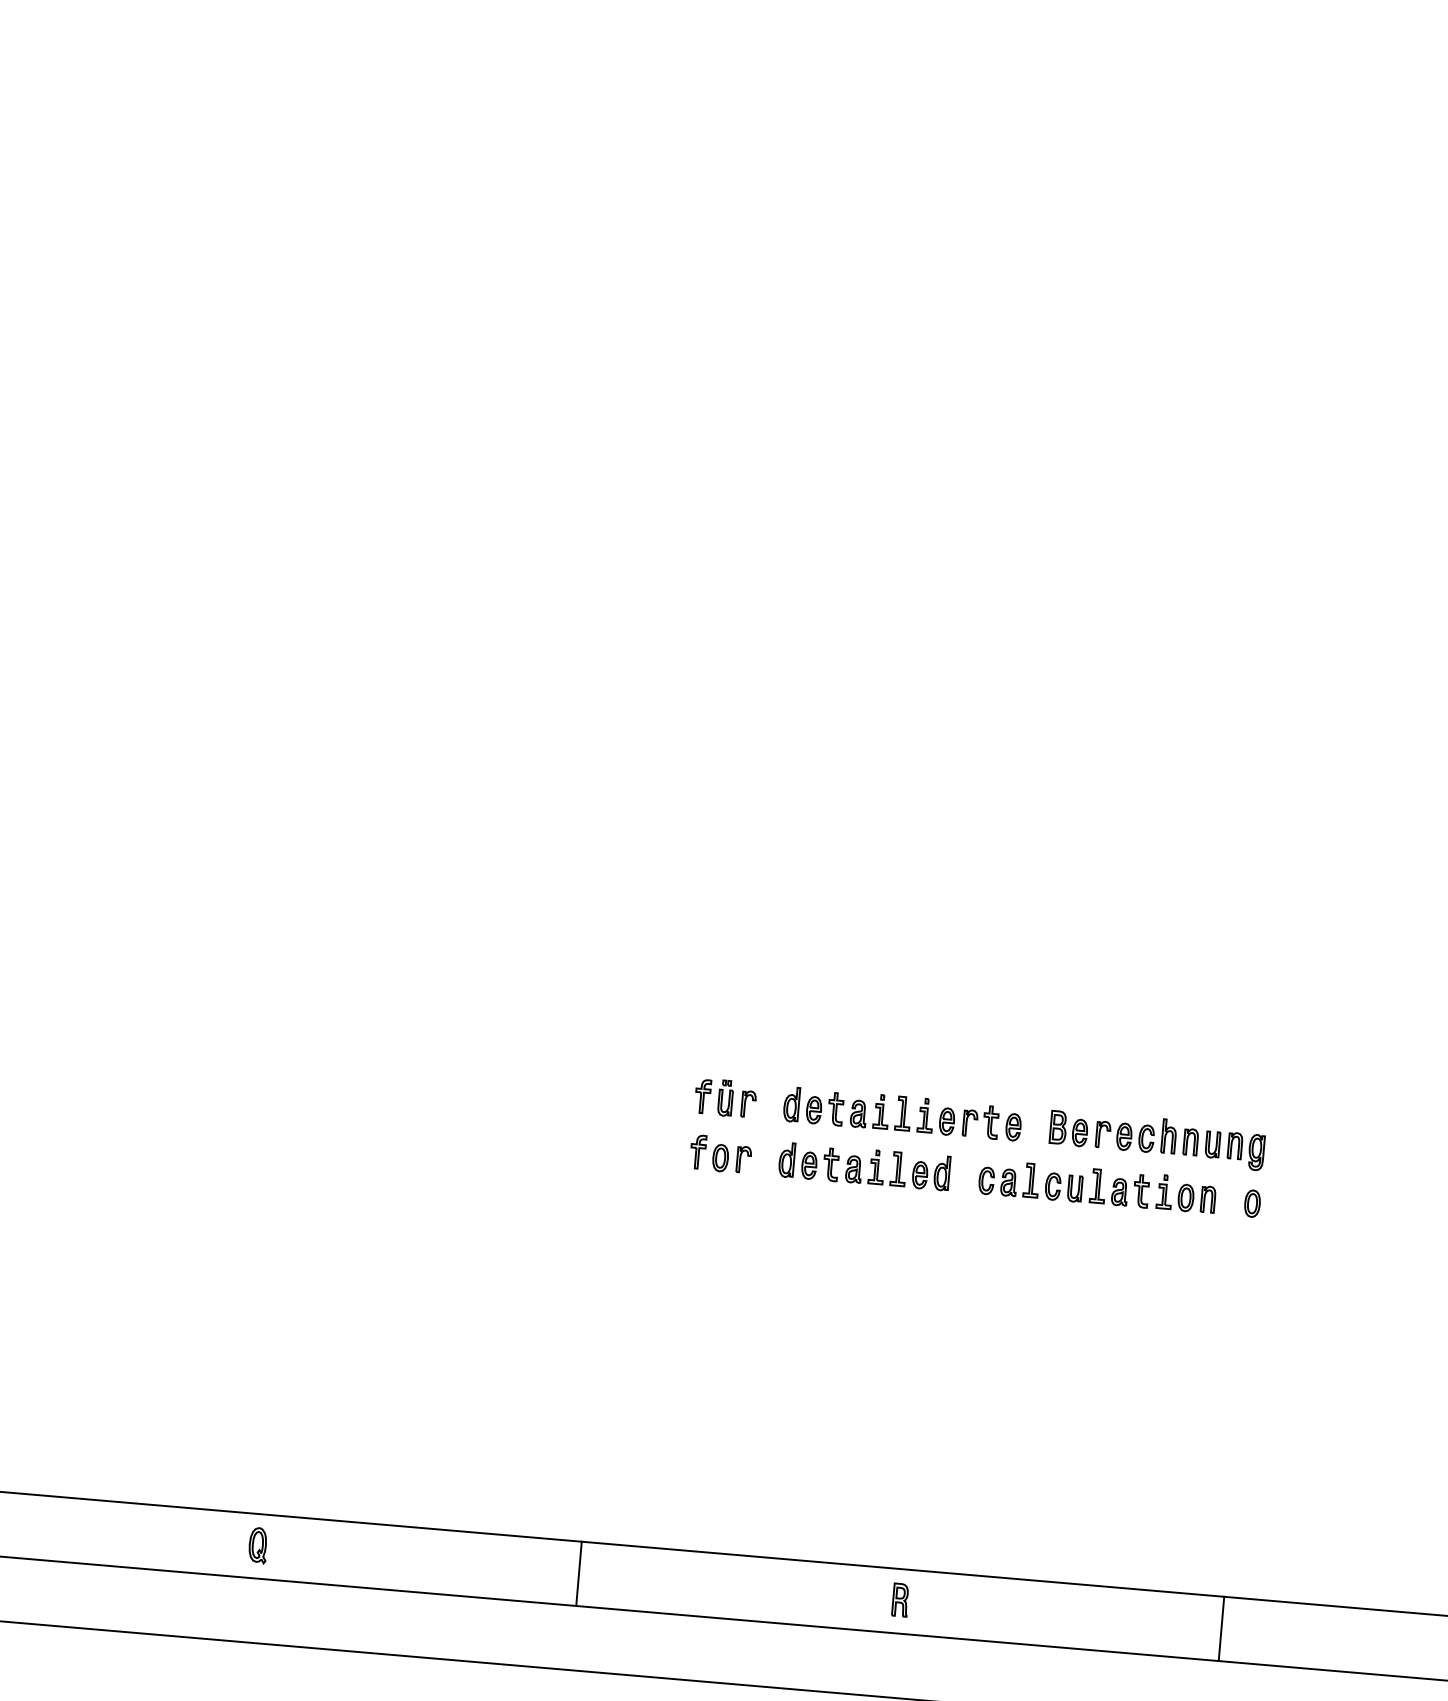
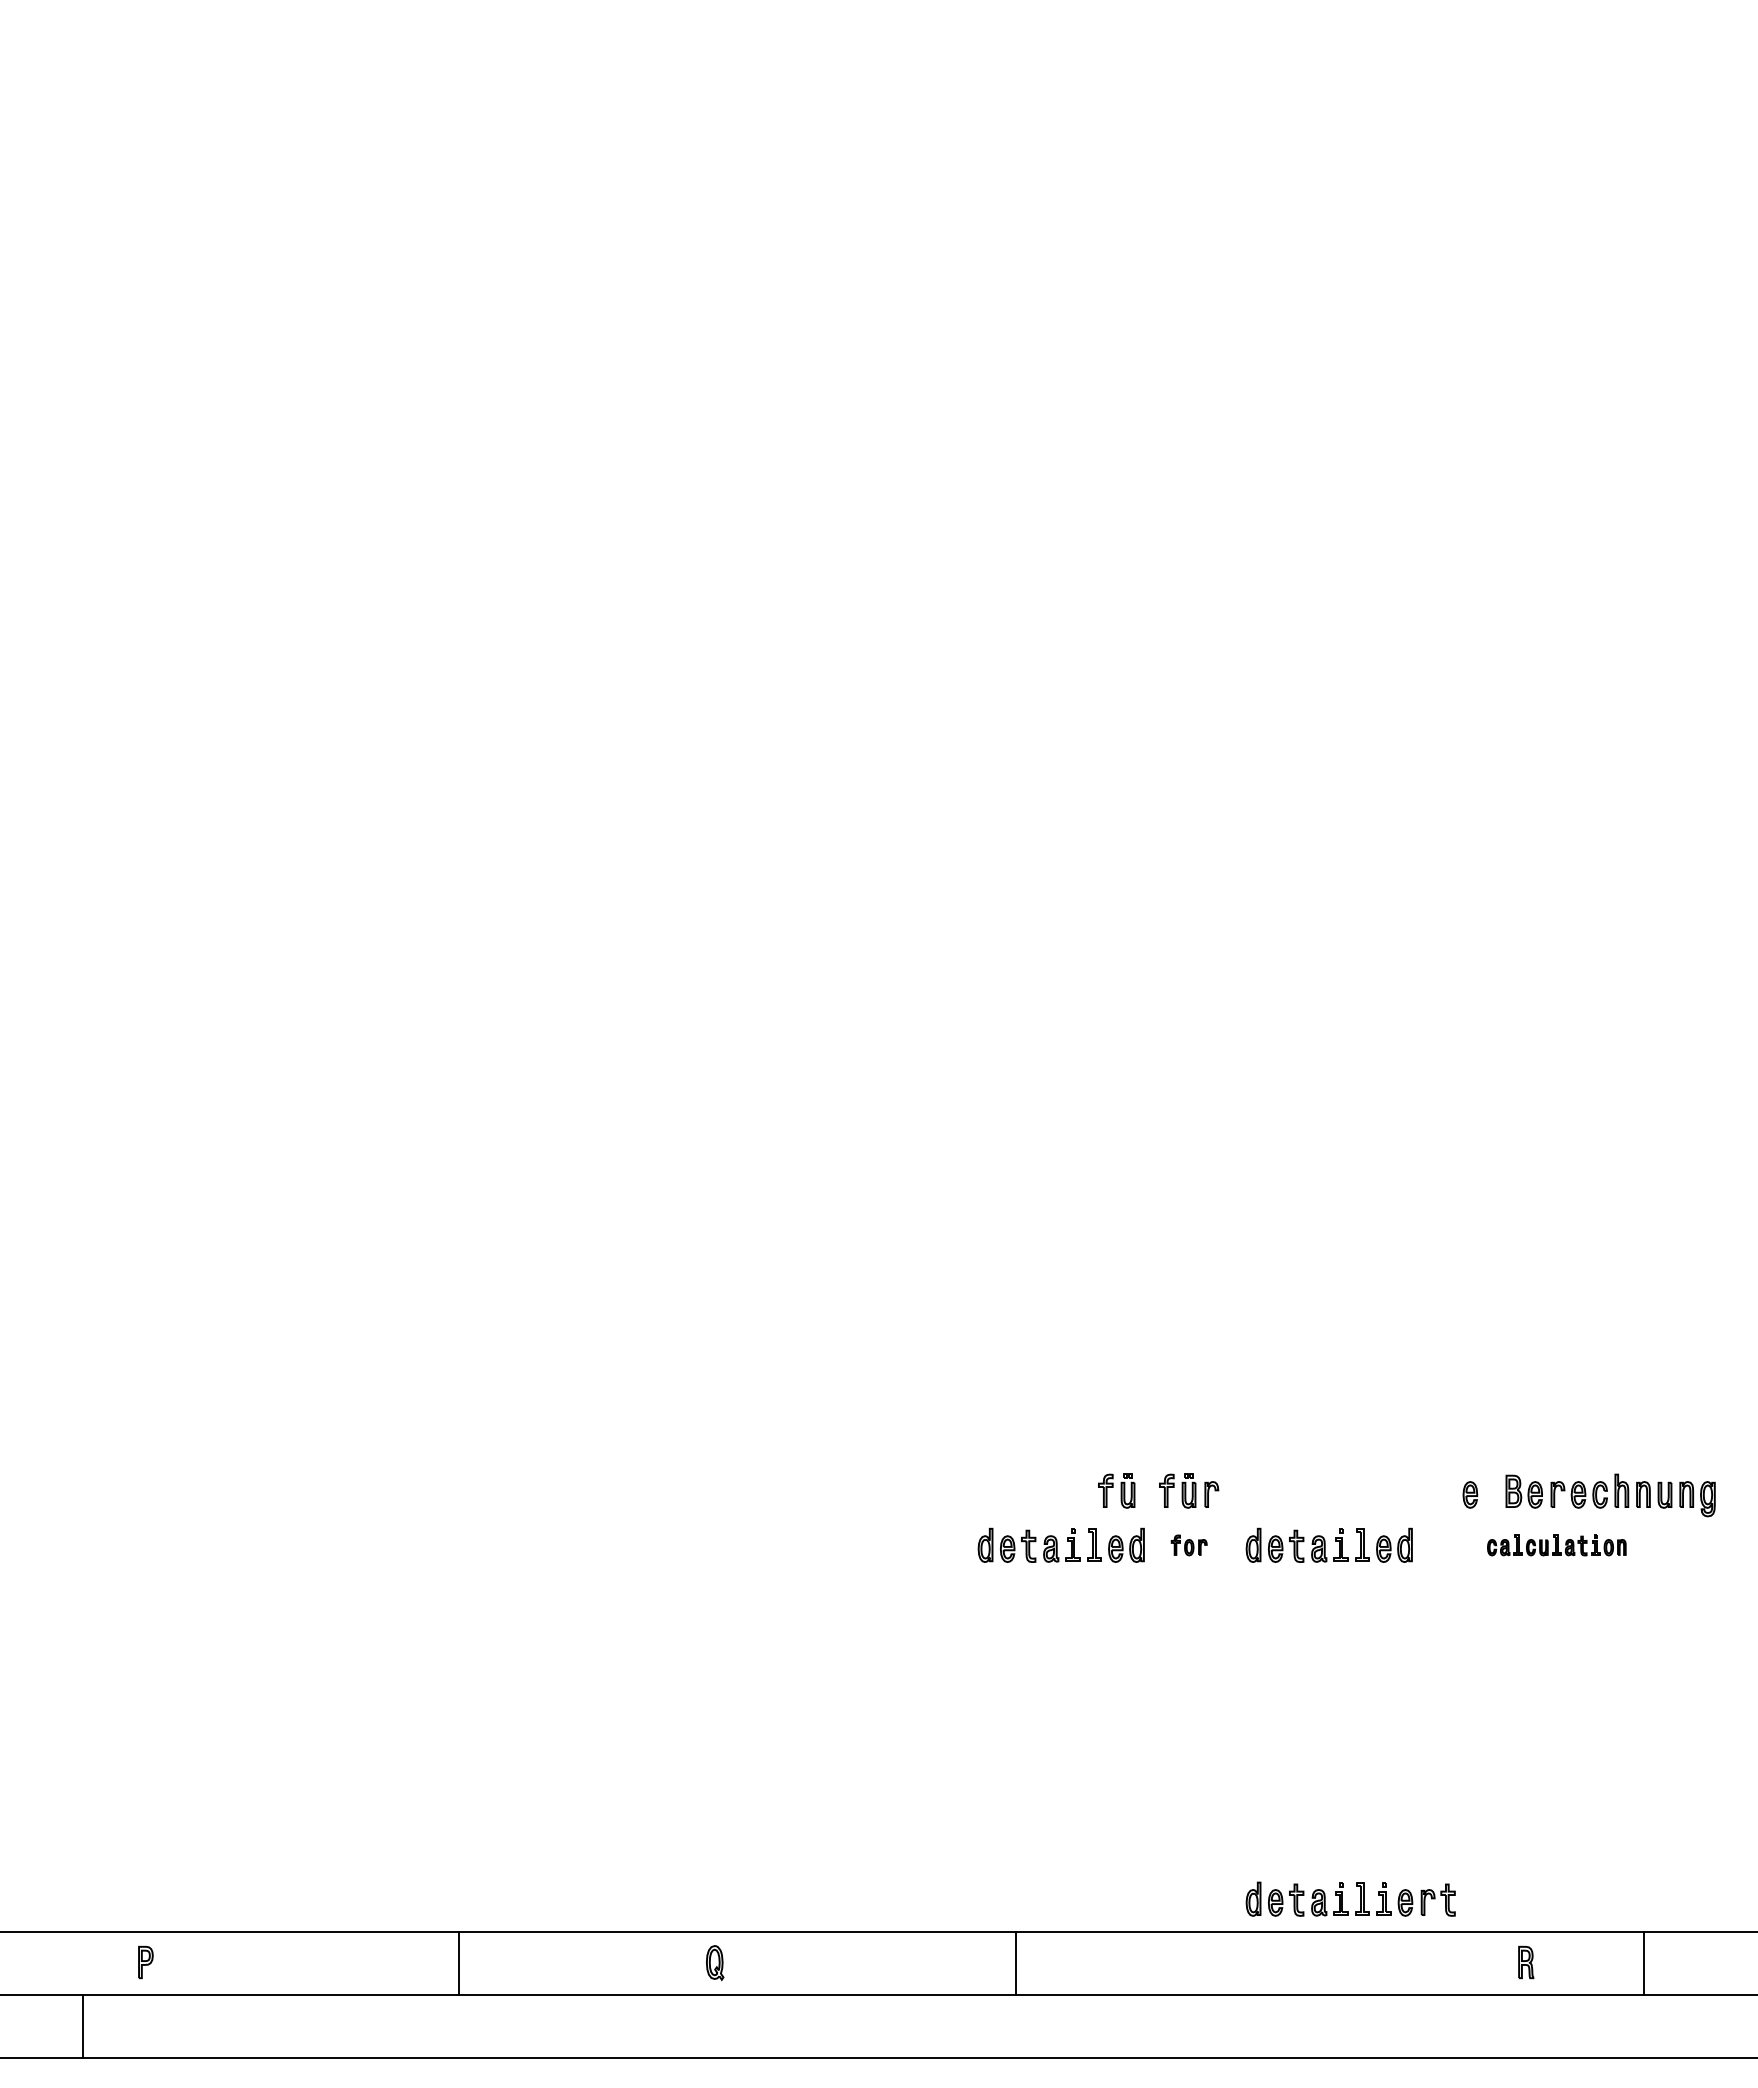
part: (651, 1091) -> (1116, 1490), added
part: (882, 1111) -> (1342, 1898), moved
part: (589, 1142) -> (1060, 1544), added
part: (721, 1154) -> (1189, 1545), size x0.6
part: (1097, 1186) -> (1556, 1545), size x0.6
part: (1252, 1203) -> (1708, 1548), removed
part: (258, 1546) -> (715, 1963), moved
line: (579, 1573) -> (1016, 1963), moved
part: (900, 1600) -> (1526, 1962), moved
line: (1221, 1628) -> (1643, 1963), moved

